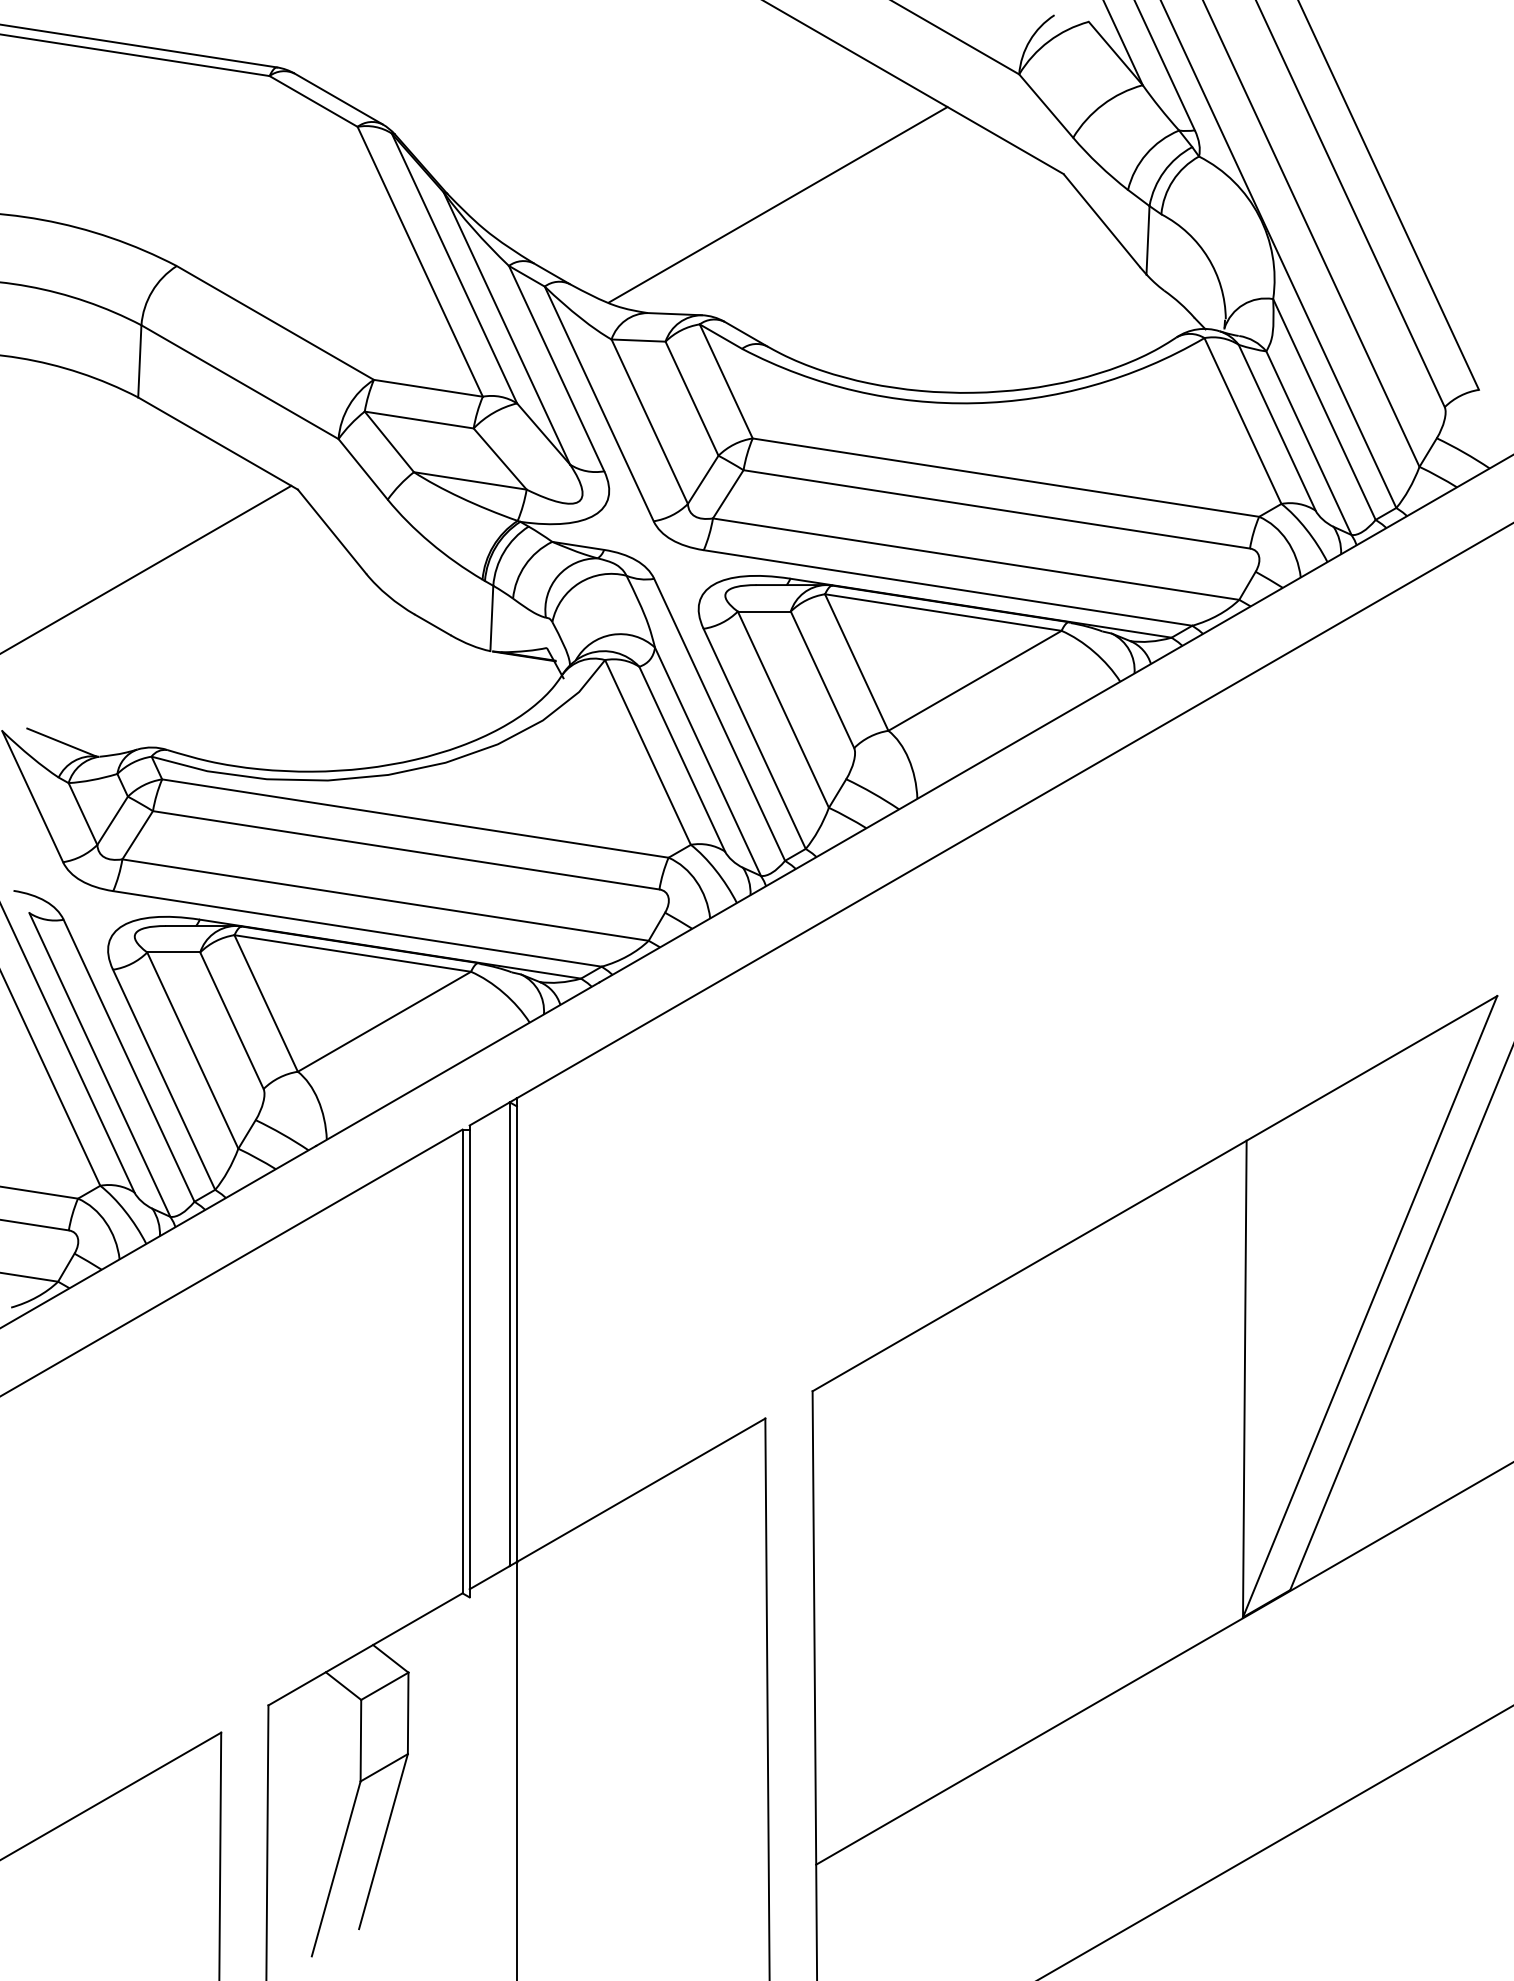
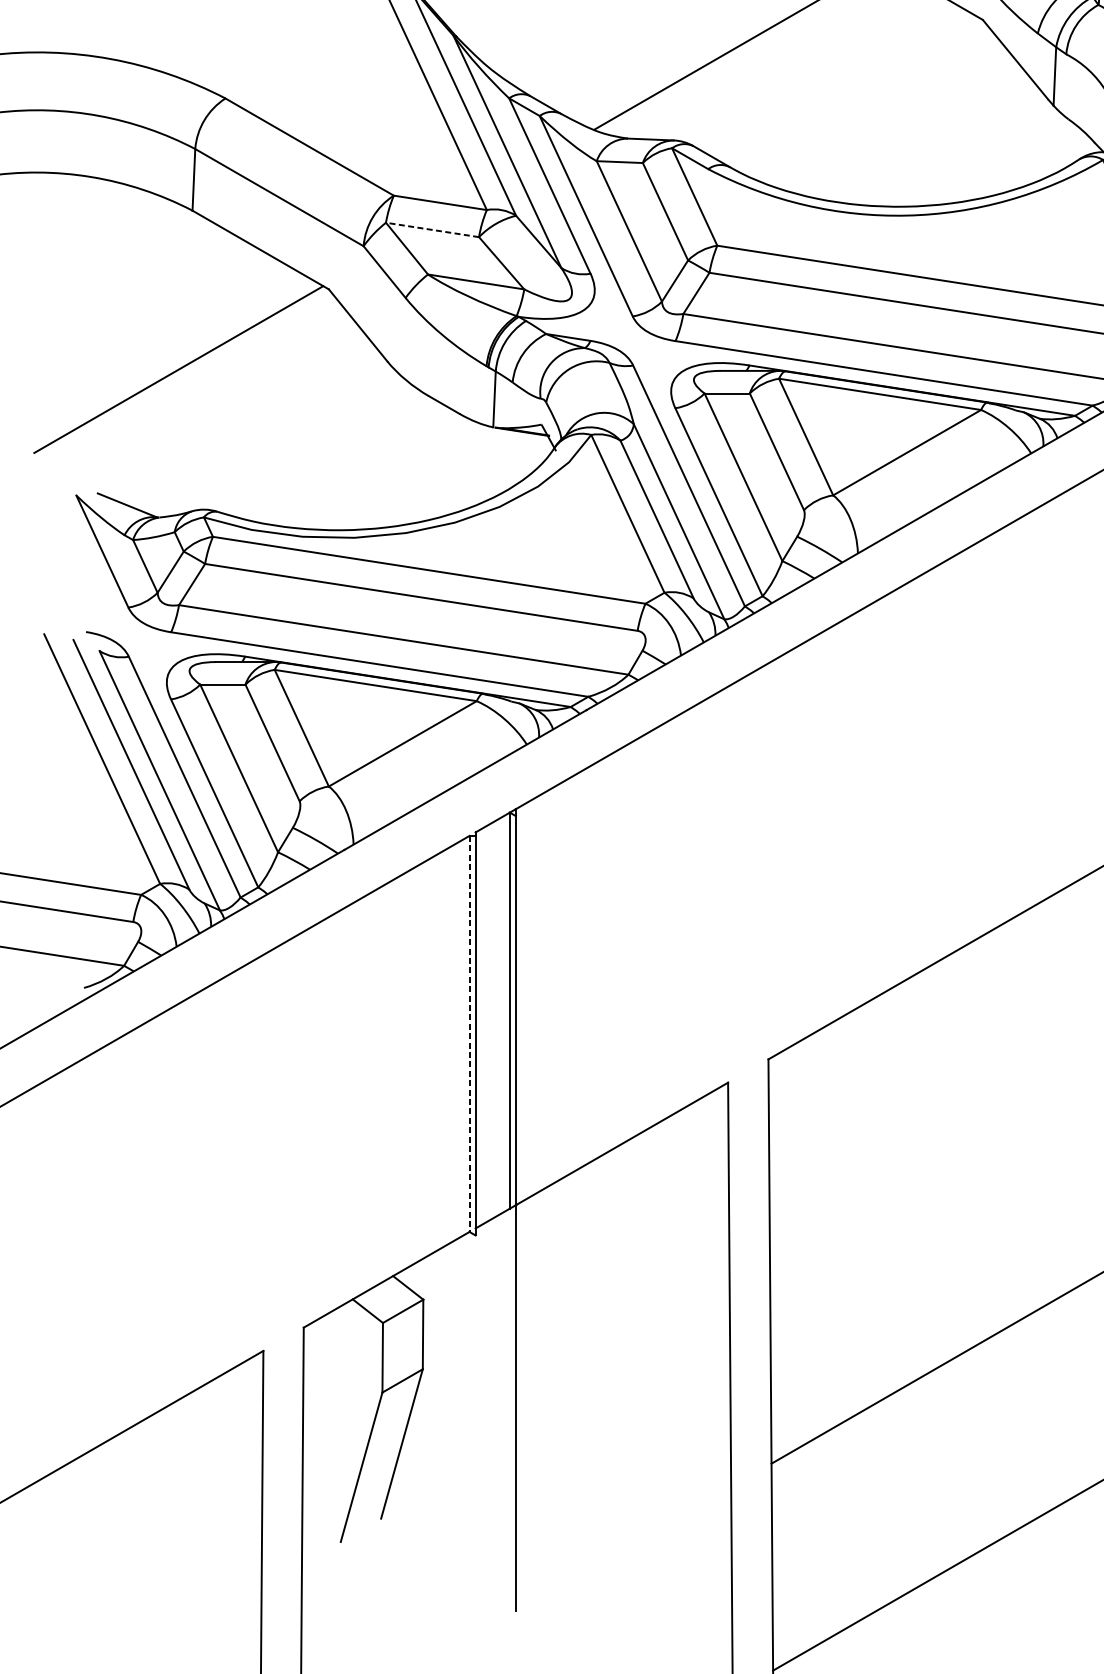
line: (418, 419) -> (431, 229), solid -> dashed
line: (462, 1361) -> (469, 1033), solid -> dashed

